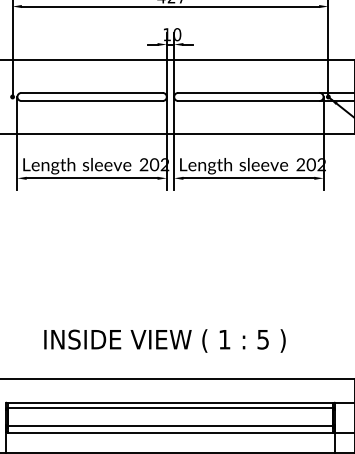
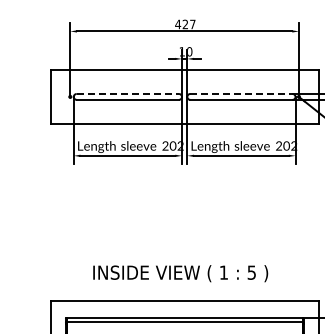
line: (92, 92) -> (128, 93), solid -> dashed
line: (248, 92) -> (241, 93), solid -> dashed

